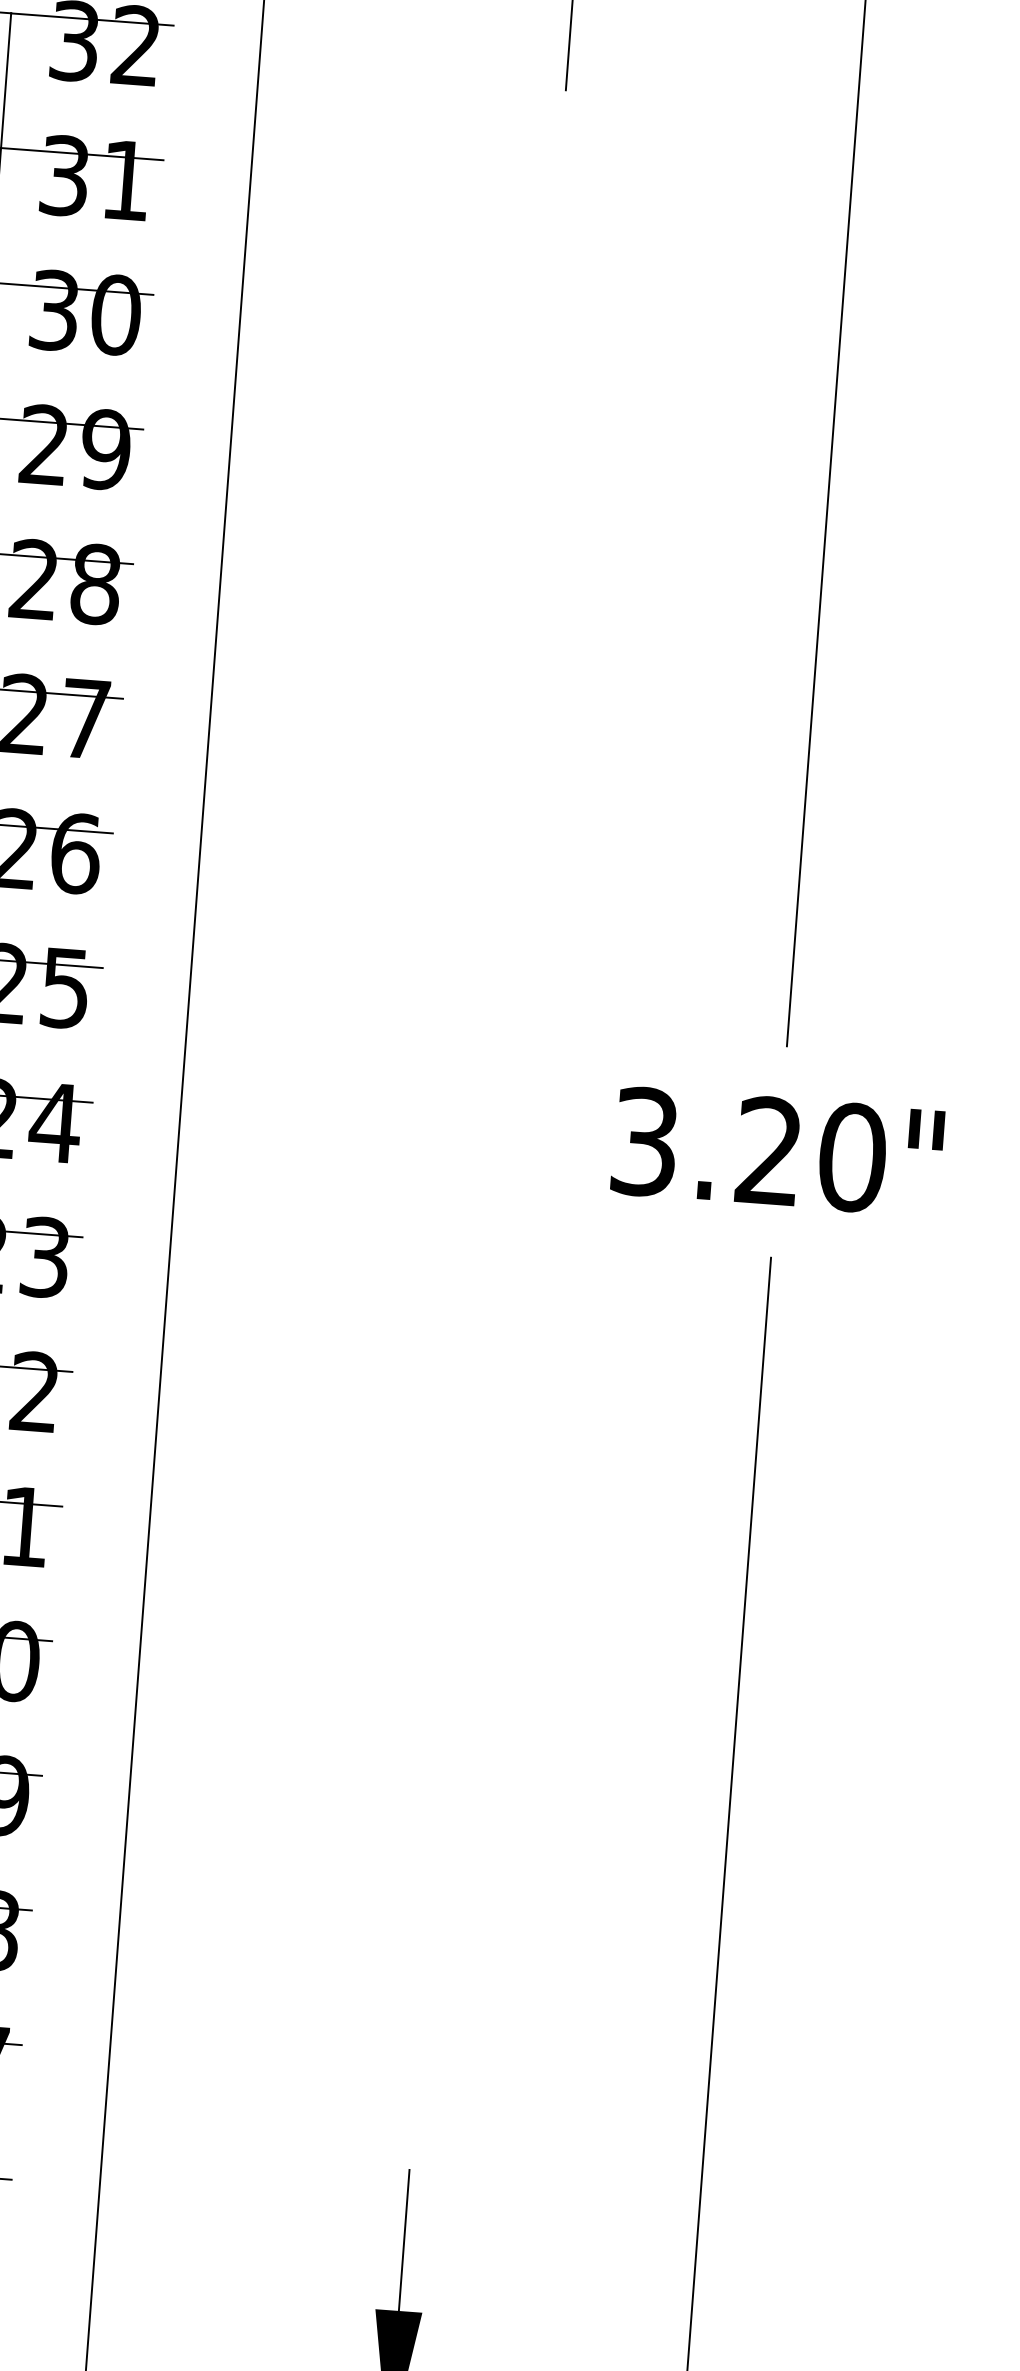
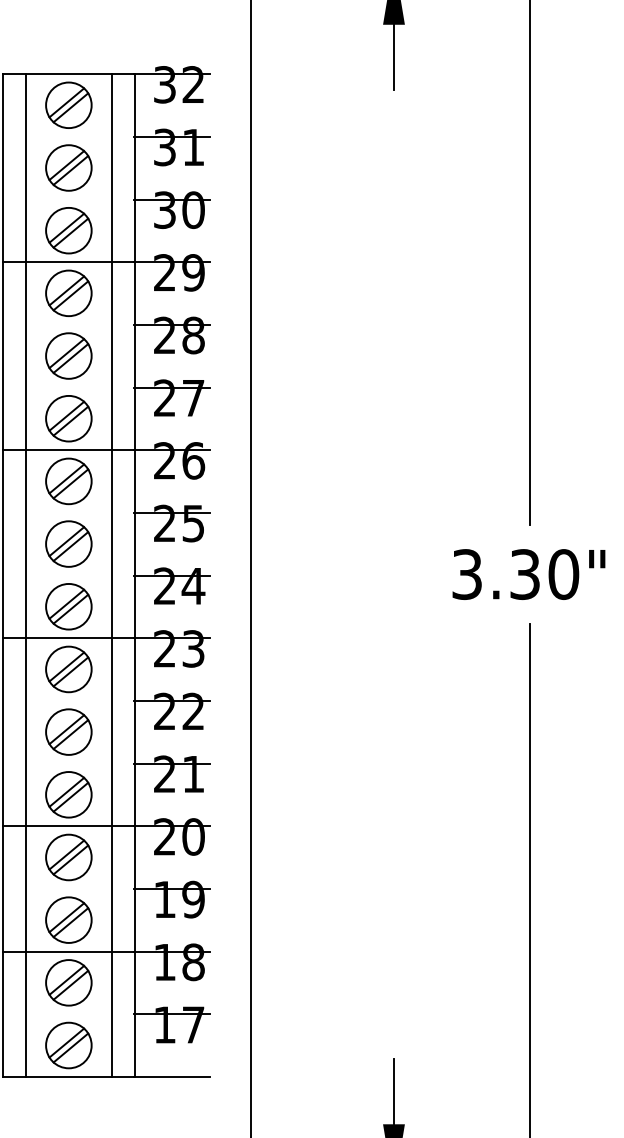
text: (768, 1151) -> (524, 574), 3.20" -> 3.30"

